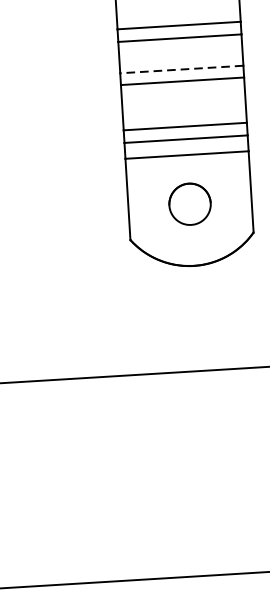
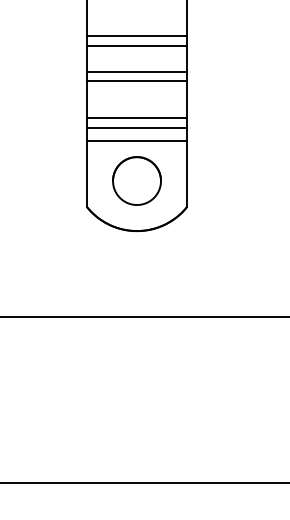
line: (181, 69) -> (136, 71), dashed -> solid
part: (189, 203) -> (136, 180), size x1.43

